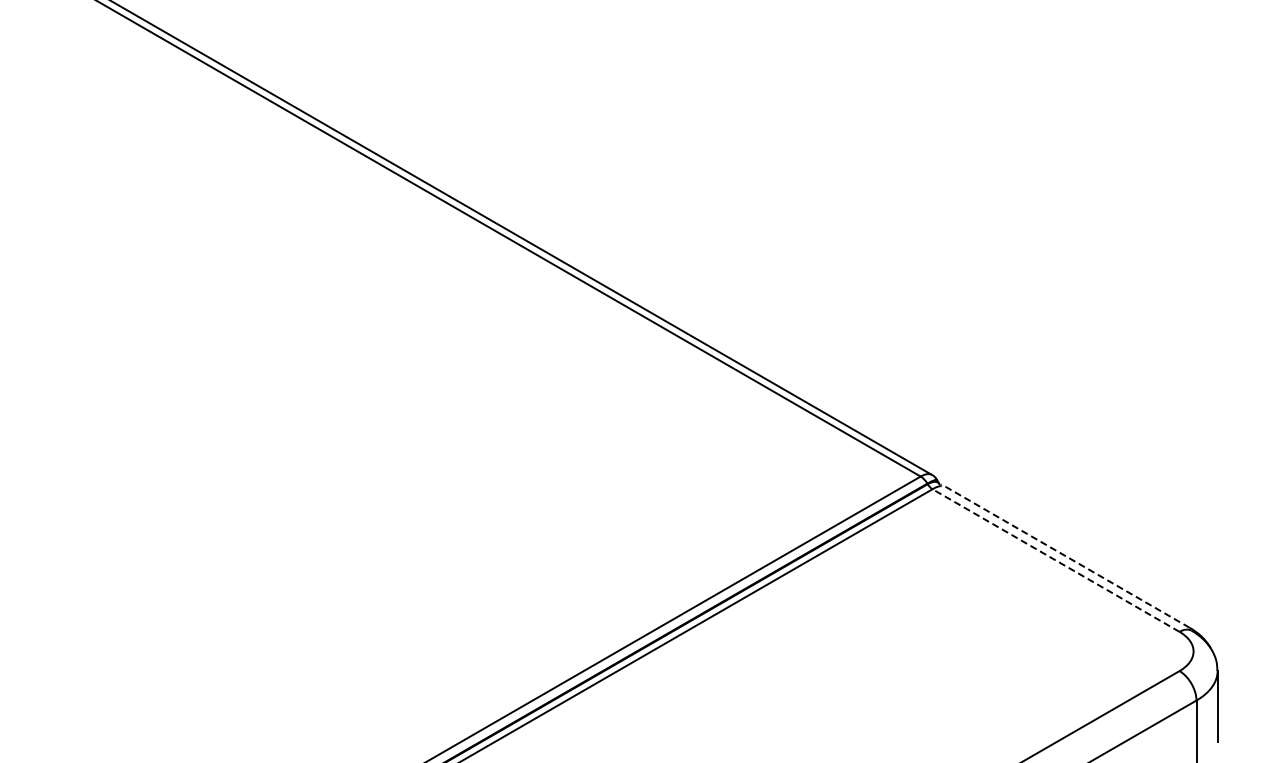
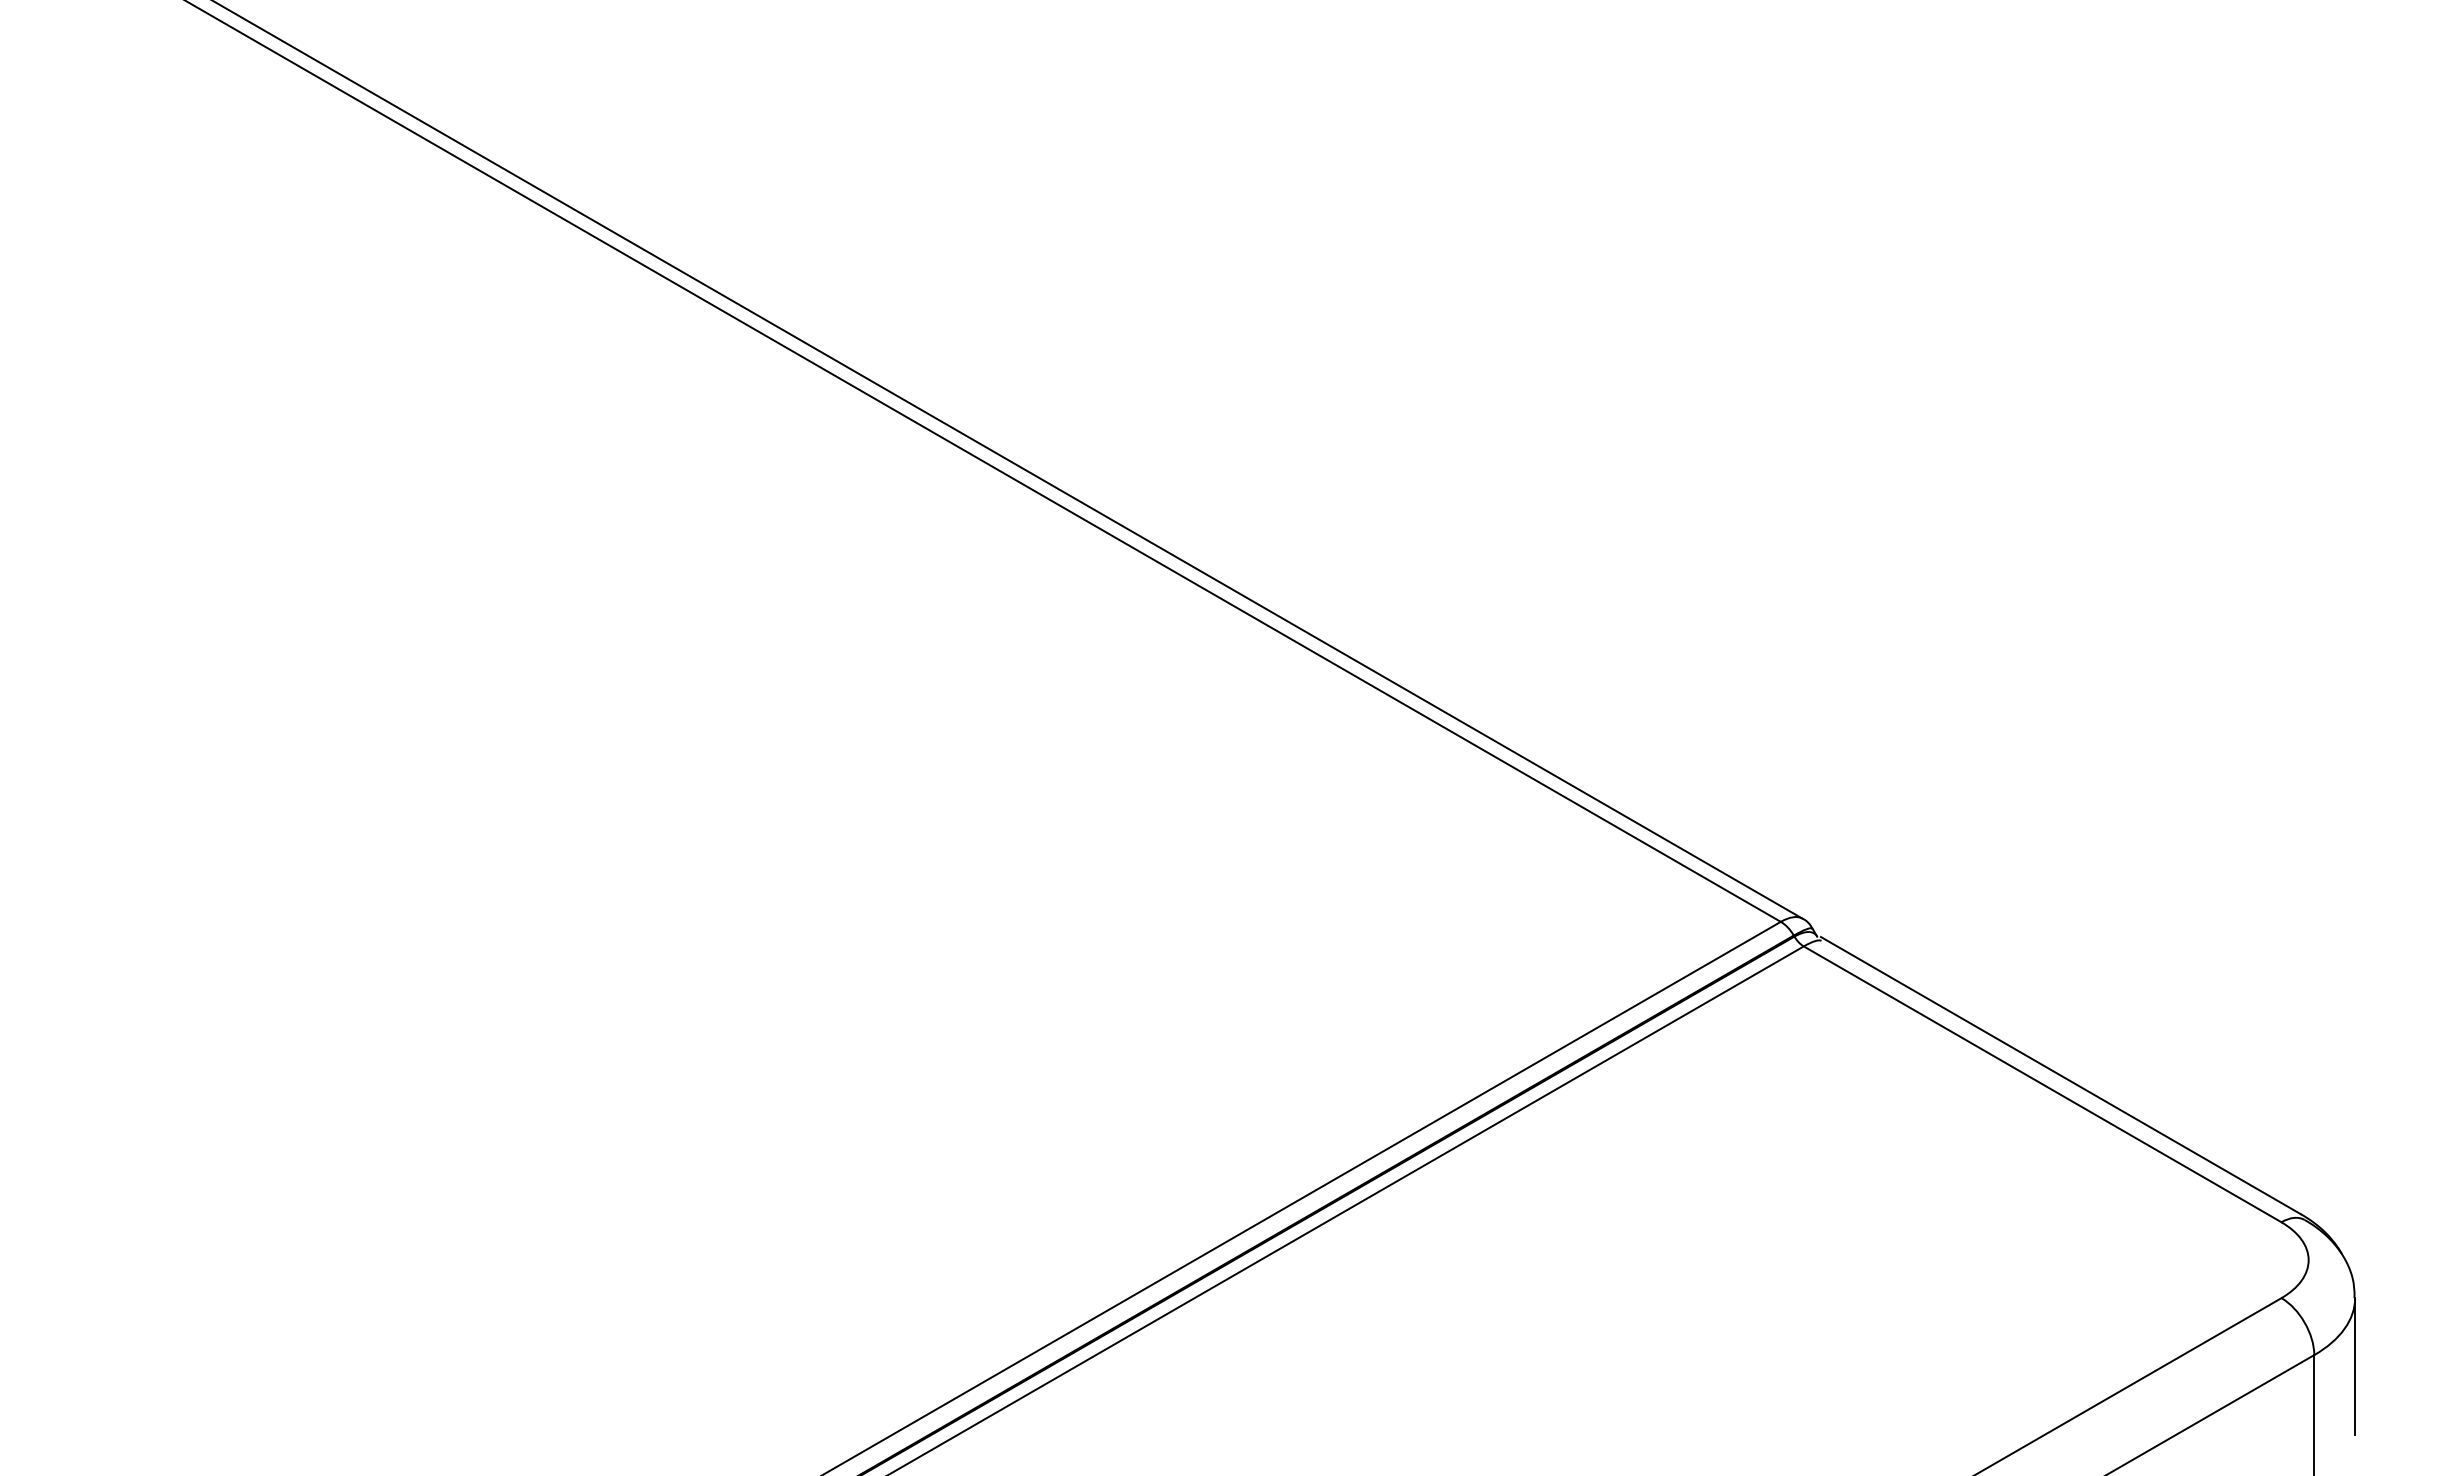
line: (1065, 555) -> (2060, 1074), dashed -> solid
line: (1056, 560) -> (2043, 1084), dashed -> solid

